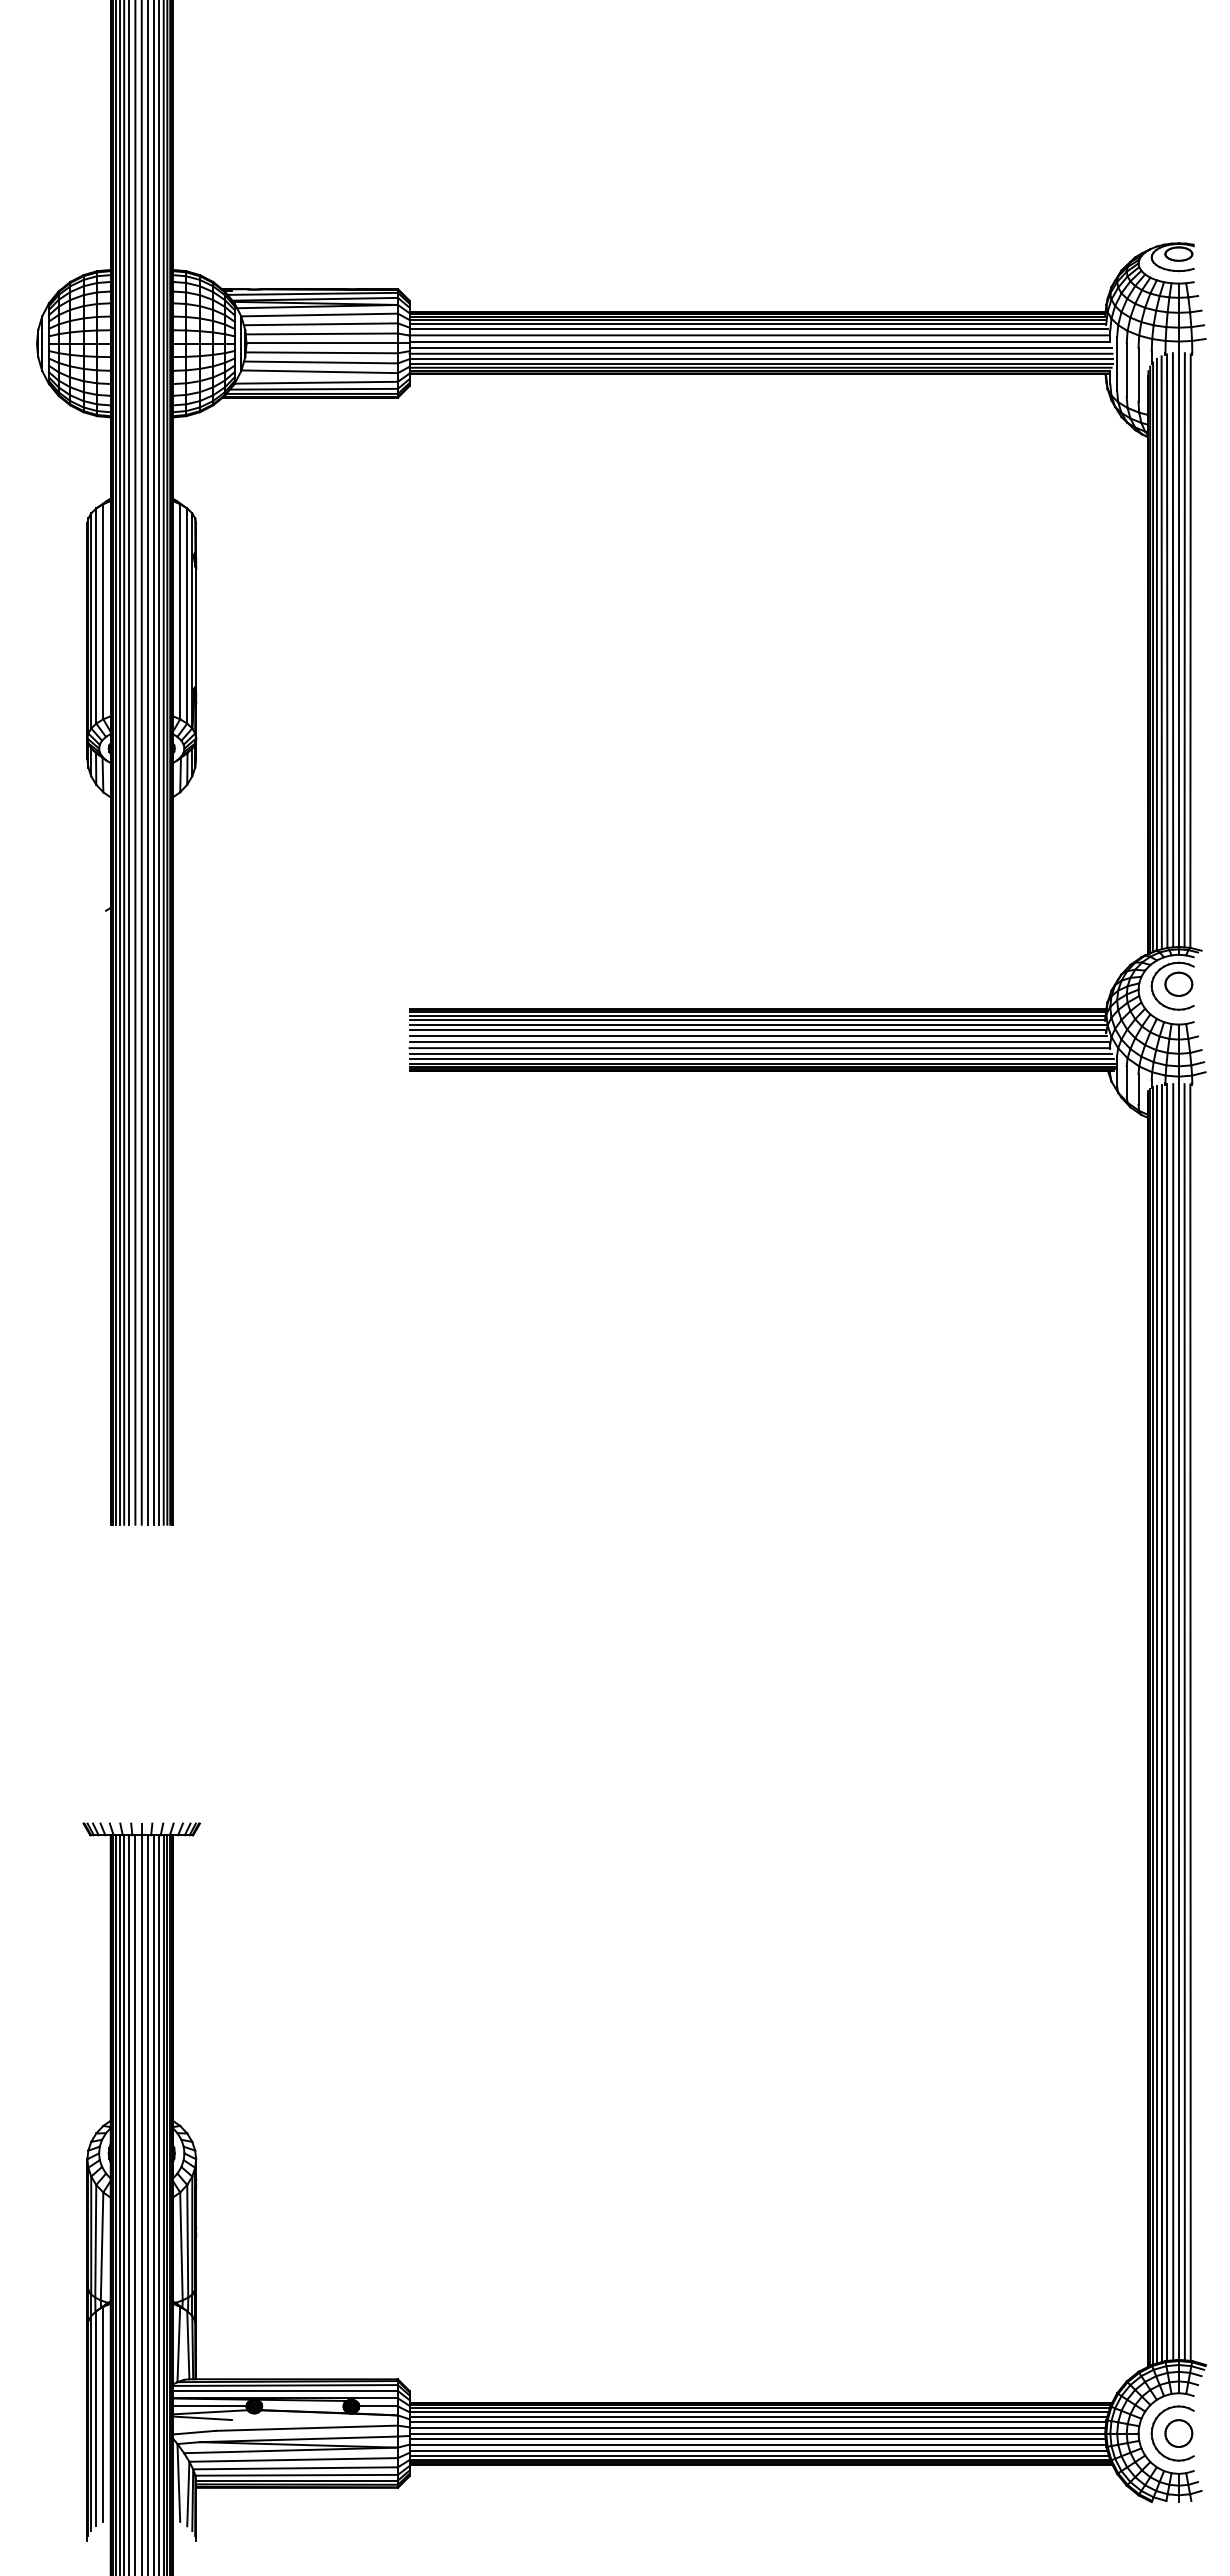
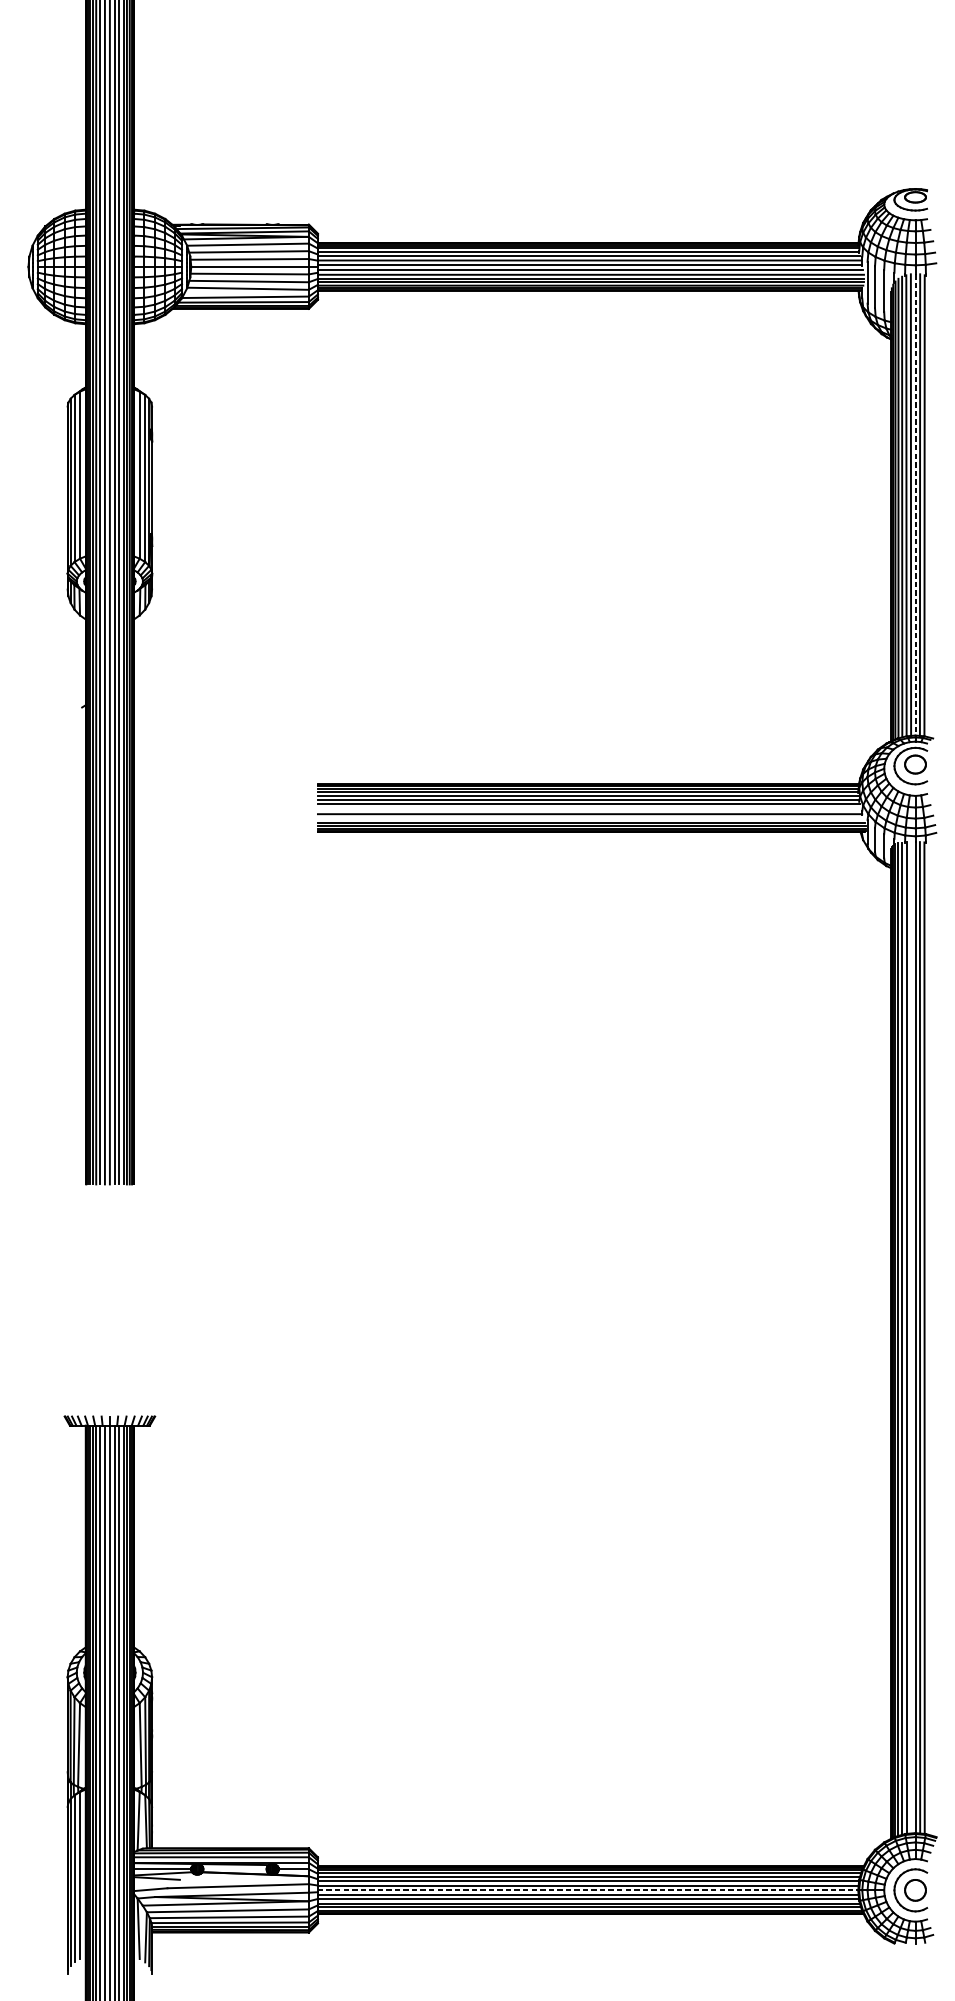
line: (1178, 650) -> (915, 505), solid -> dashed
line: (758, 1041) -> (588, 809), removed
line: (760, 1054) -> (590, 819), removed
line: (1173, 1722) -> (911, 1338), removed
line: (757, 2433) -> (588, 1890), solid -> dashed

